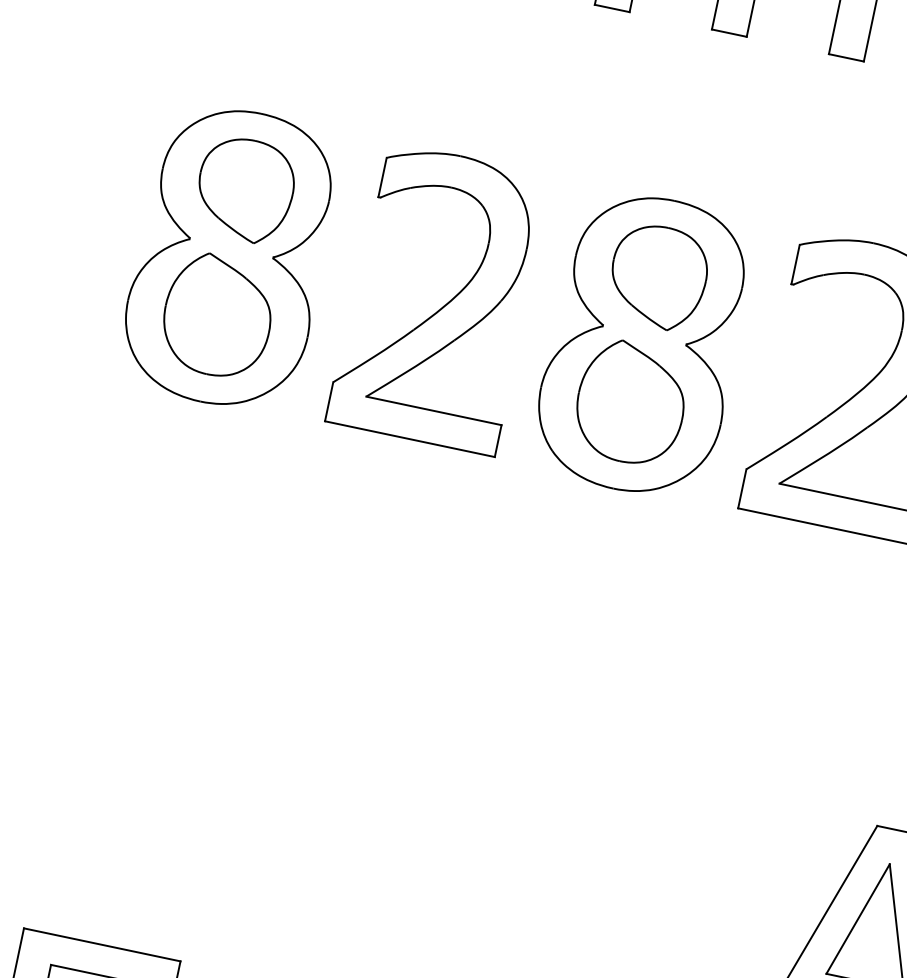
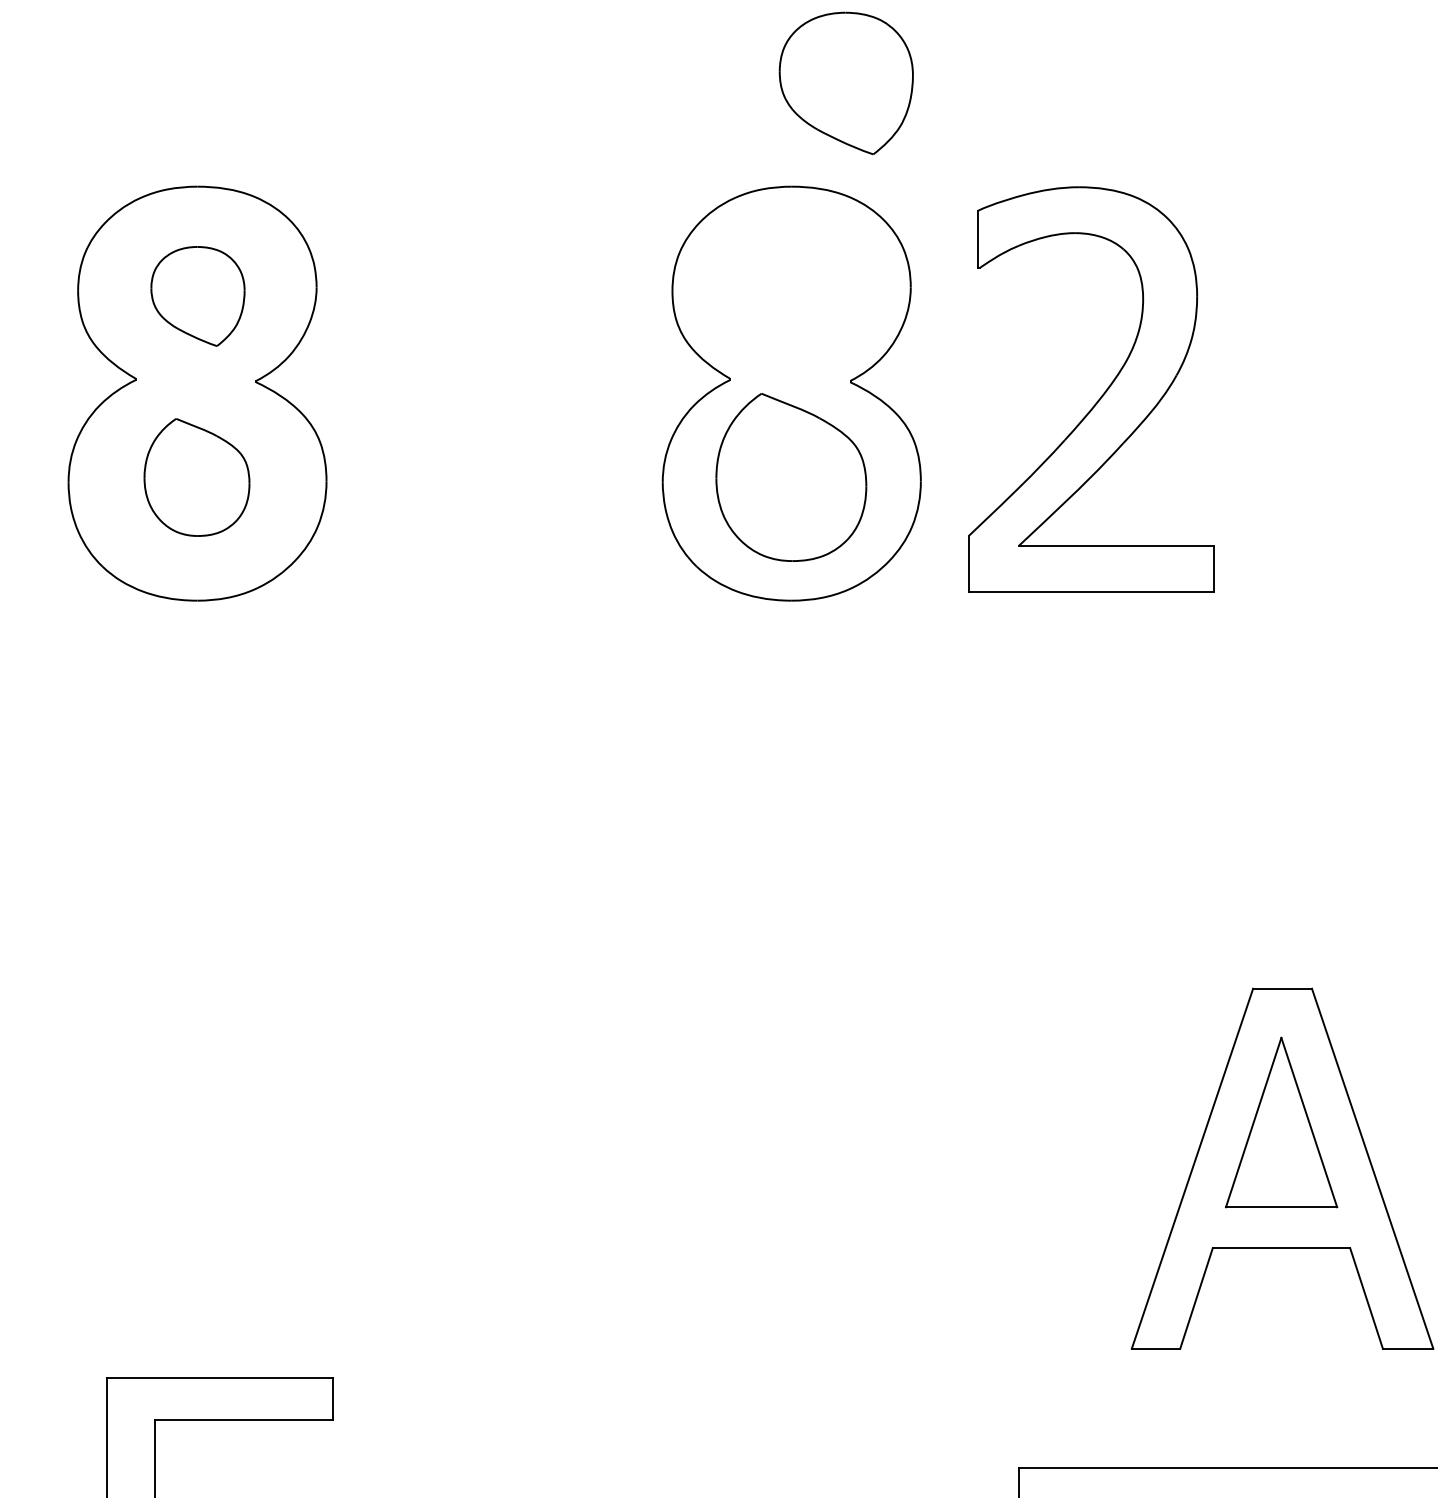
part: (244, 190) -> (197, 296), size x0.7
part: (657, 277) -> (845, 83), moved
part: (444, 305) -> (505, 397), removed
part: (217, 315) -> (196, 477), size x0.7

